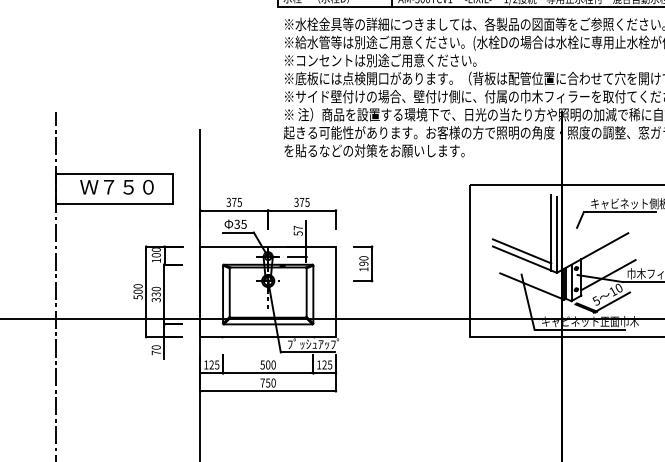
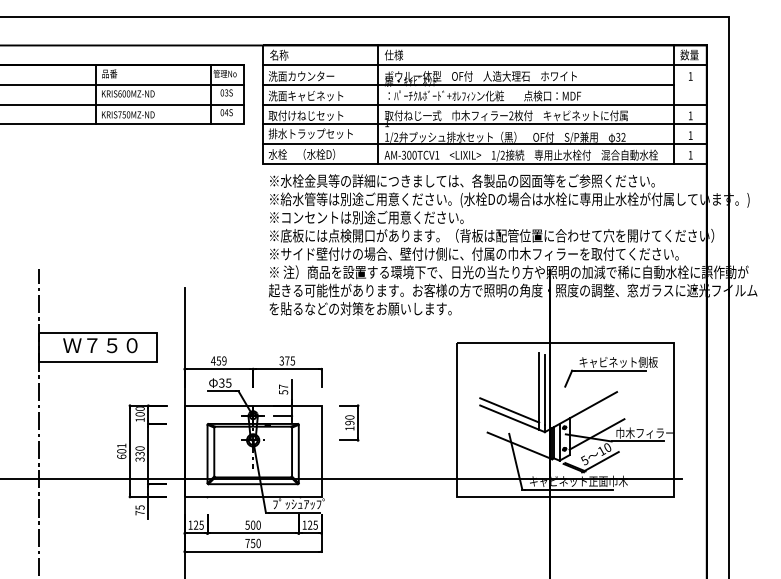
text: (233, 201) -> (218, 360), 375 -> 459
text: (137, 292) -> (121, 451), 500 -> 601
text: (155, 347) -> (139, 507), 70 -> 75

